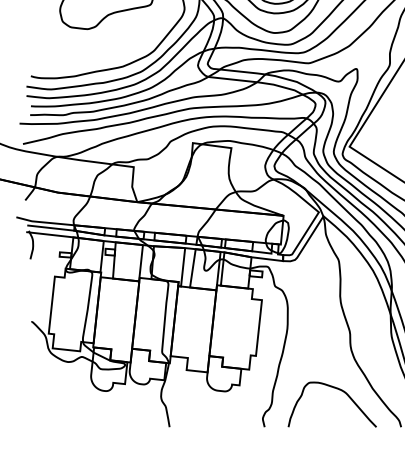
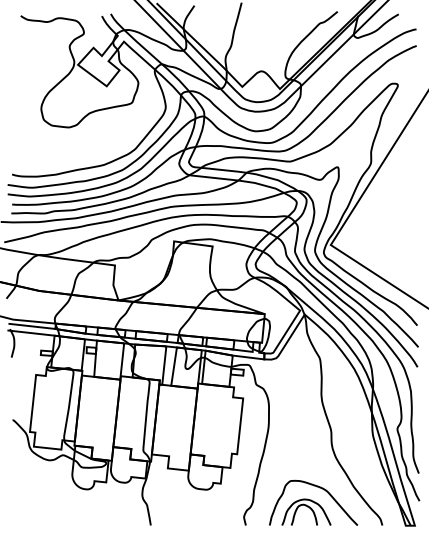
part: (325, 413) -> (306, 511), added

